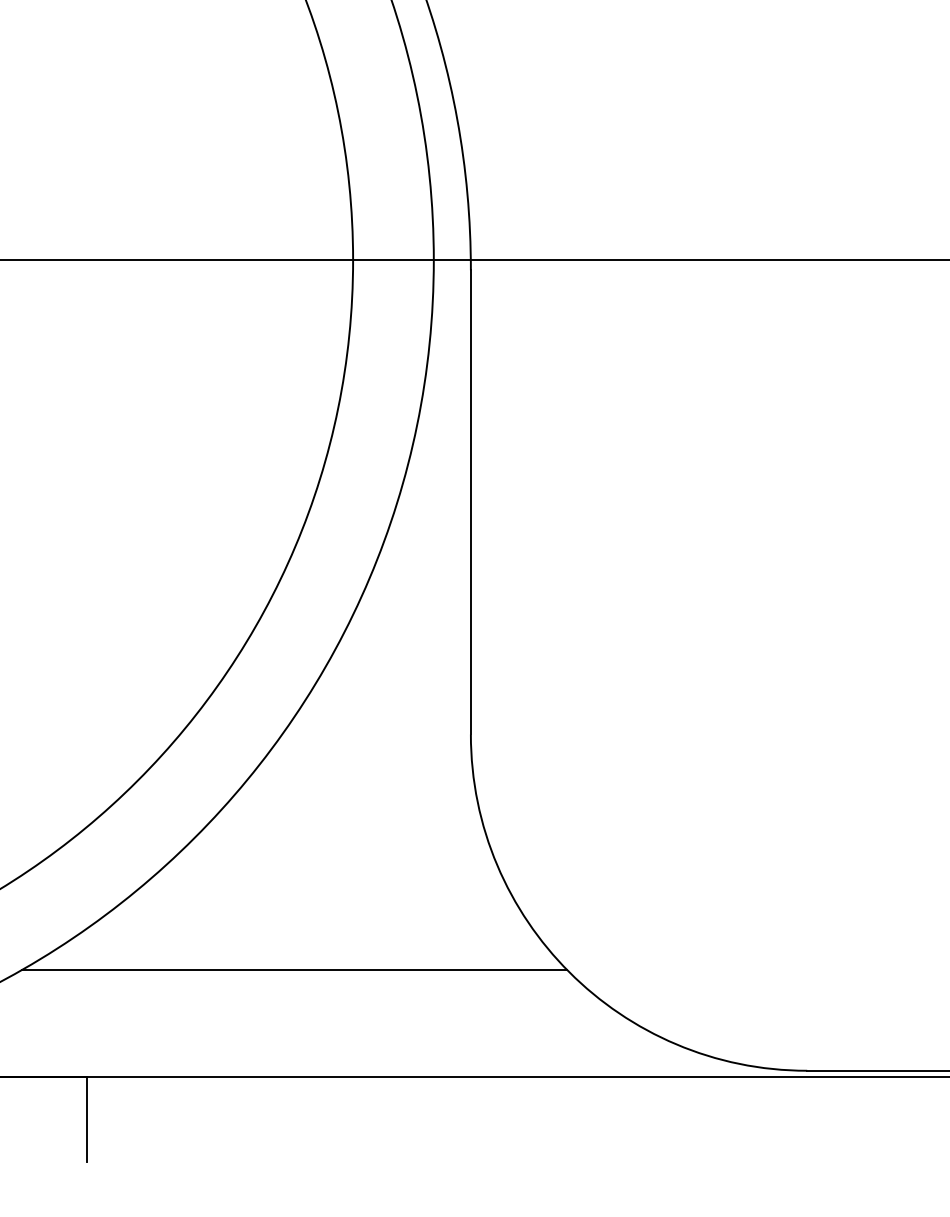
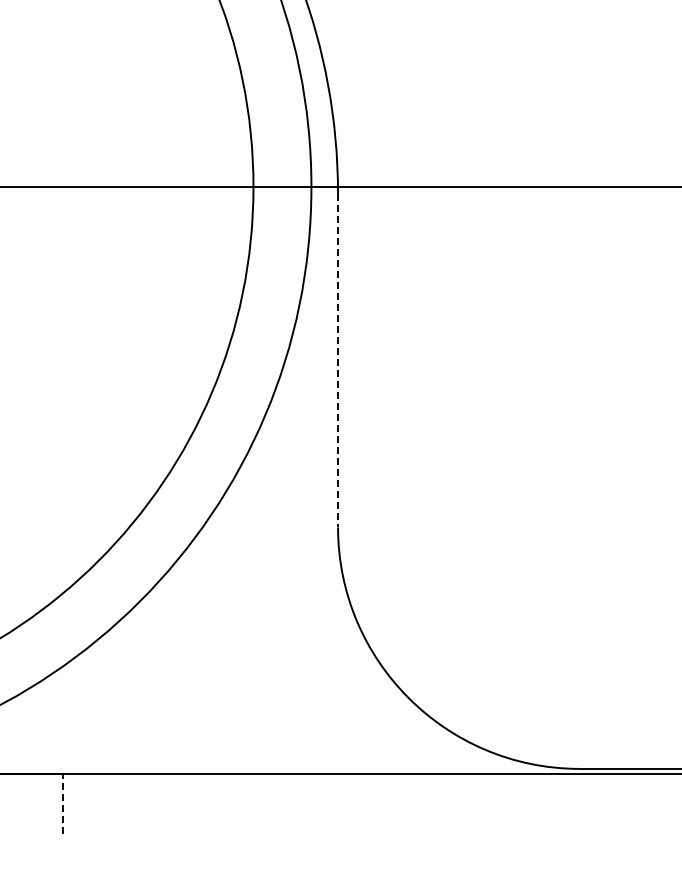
line: (471, 501) -> (338, 360), solid -> dashed
line: (294, 969) -> (211, 696), removed
line: (87, 1118) -> (62, 803), solid -> dashed

